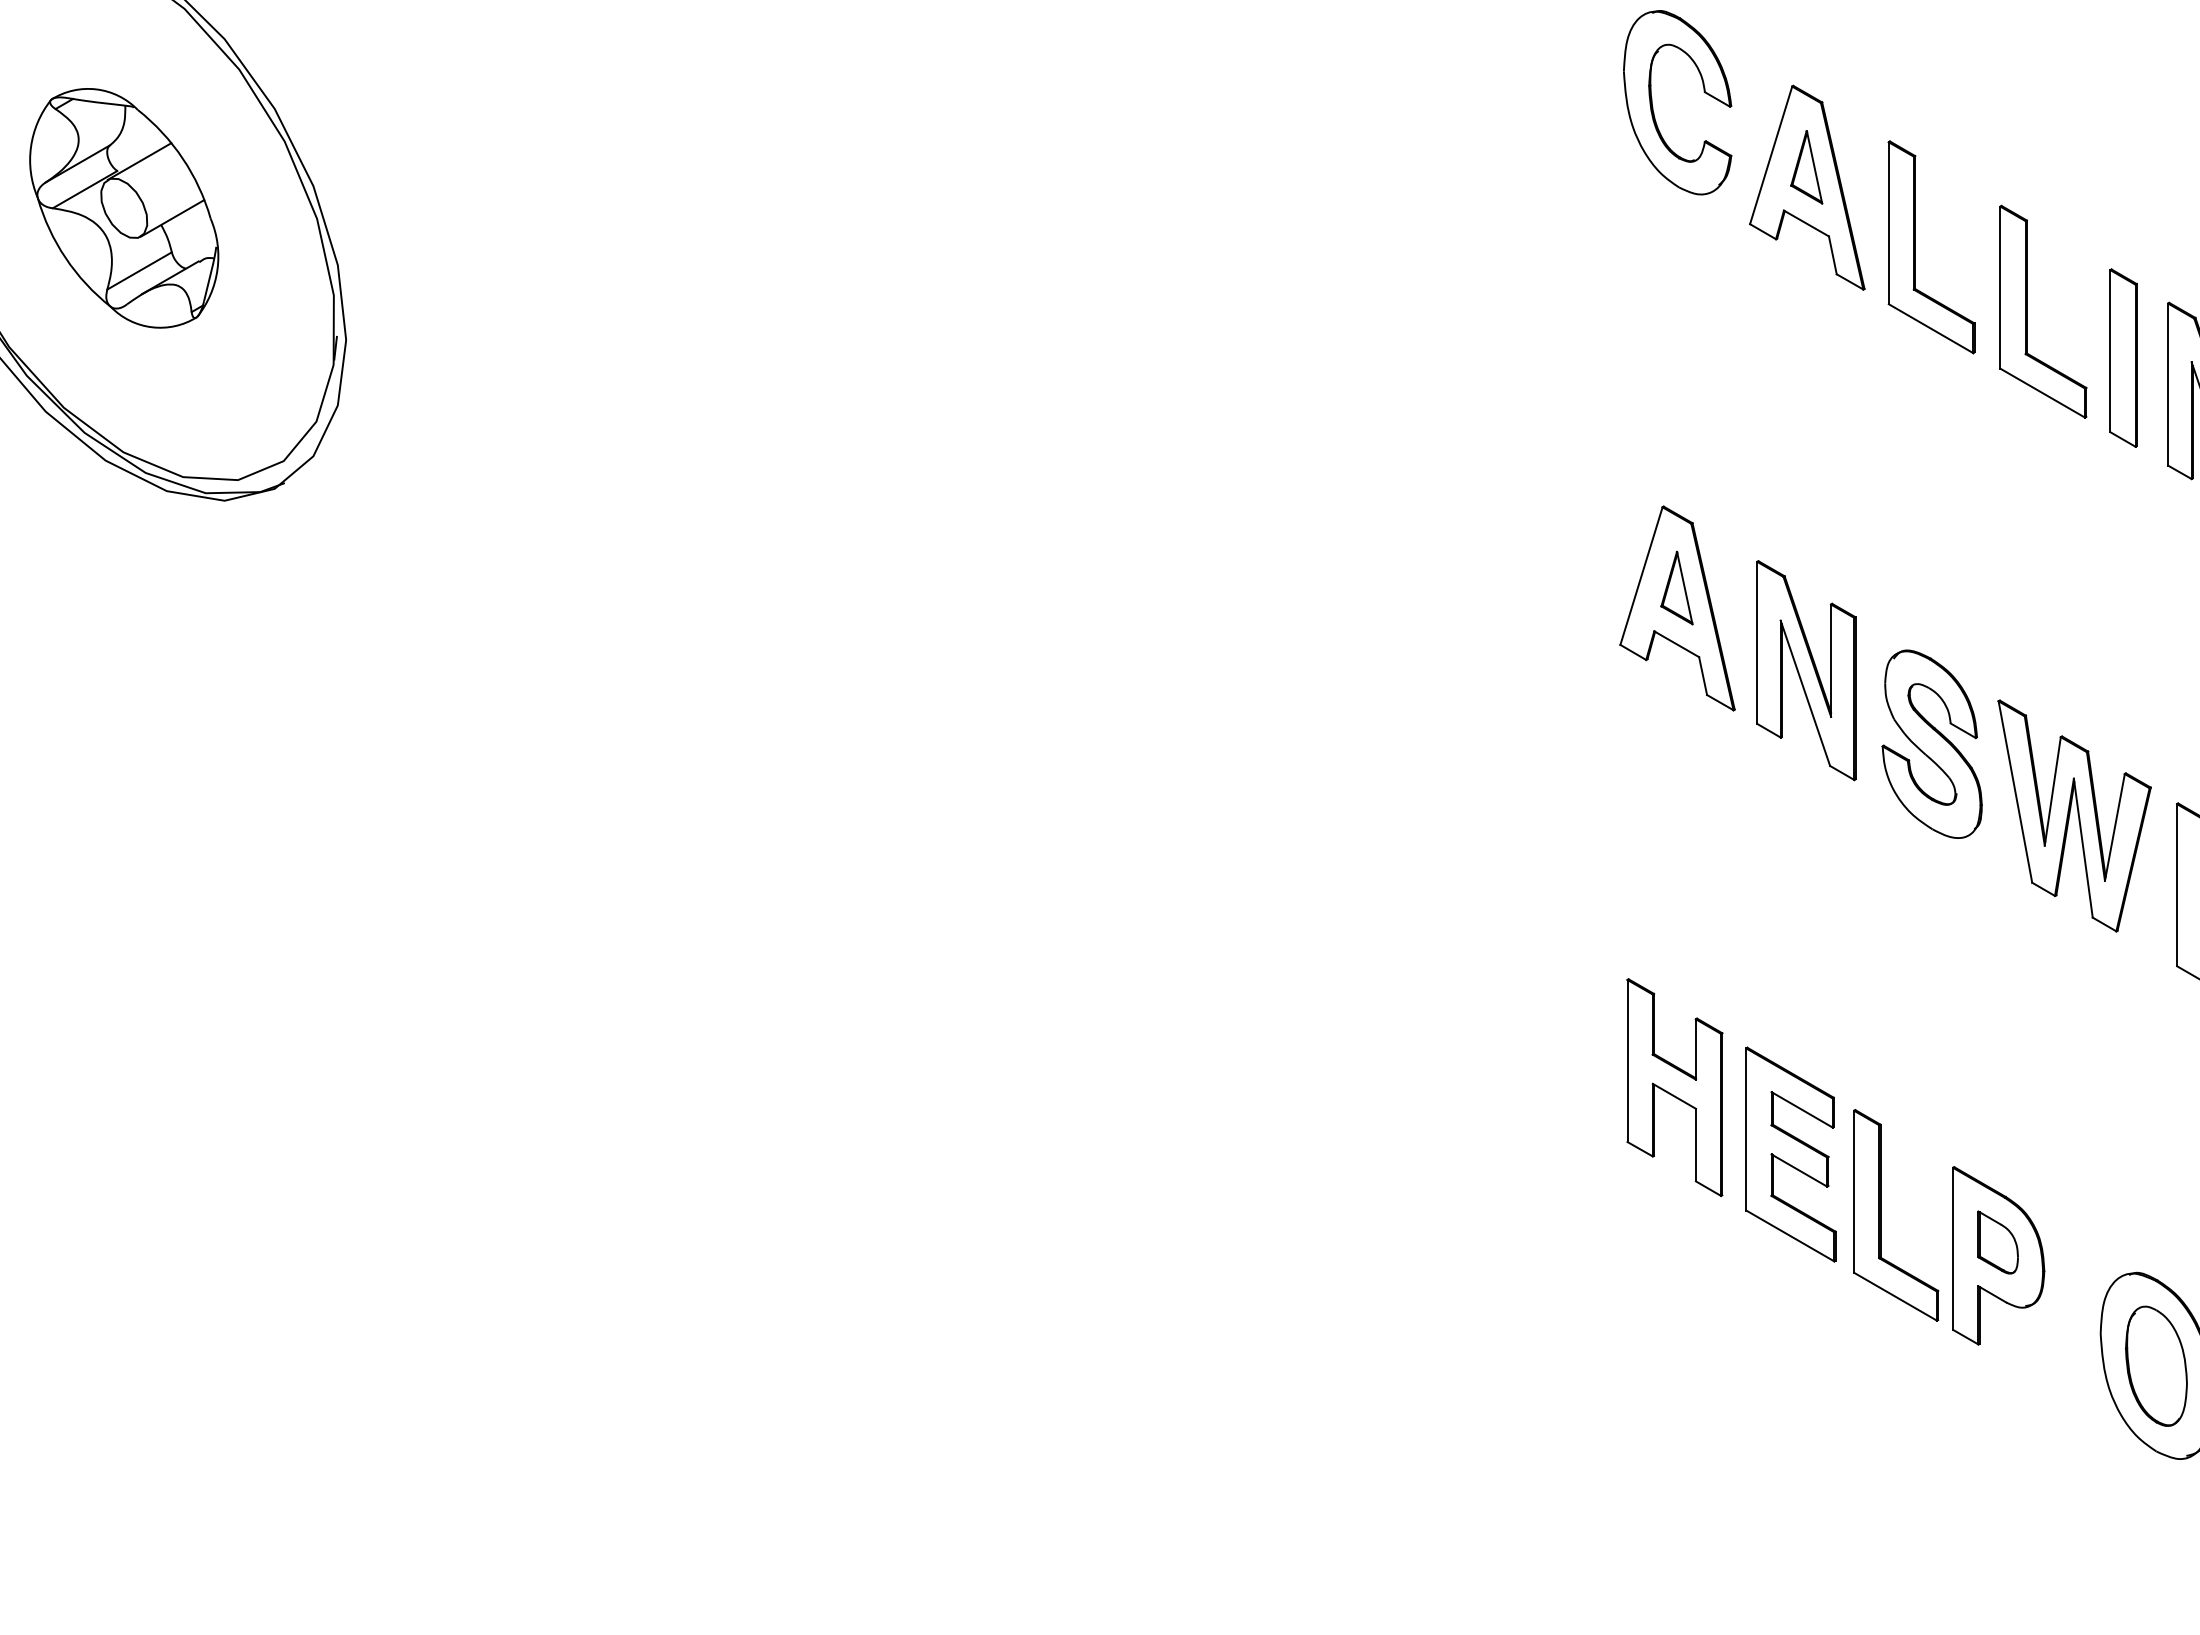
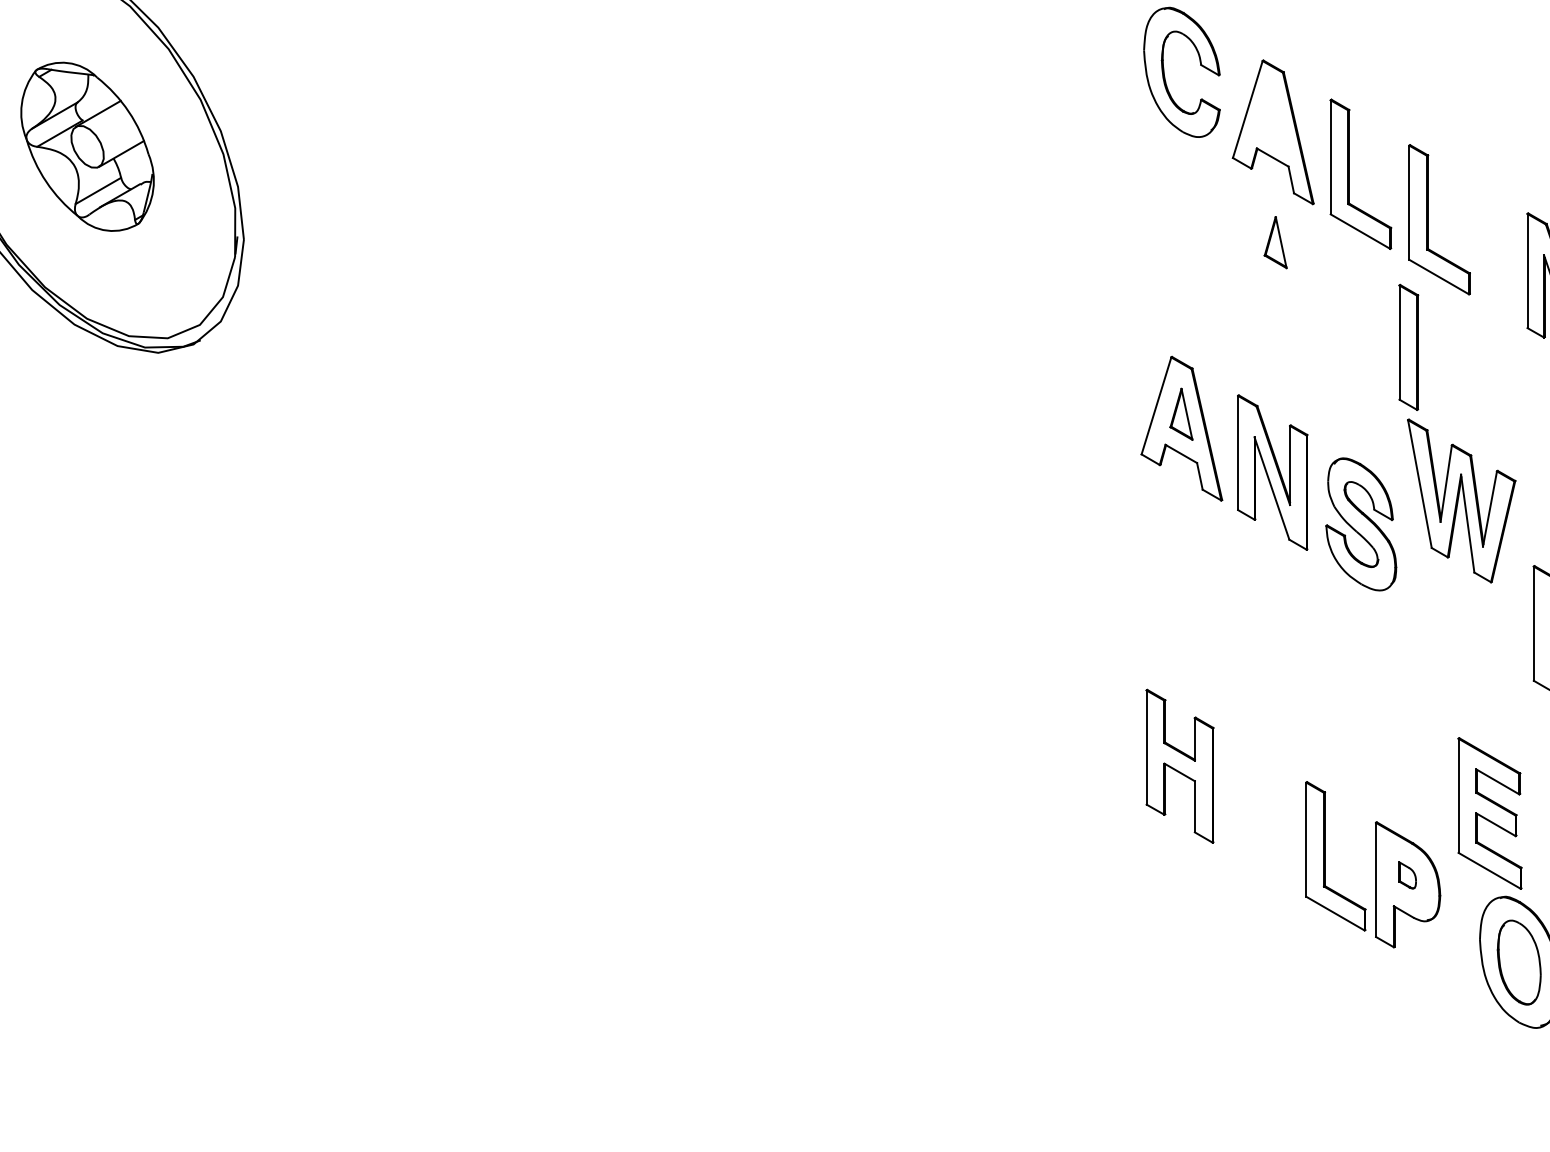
part: (1806, 167) -> (1275, 242), moved
part: (2123, 357) -> (1408, 347), moved
part: (2074, 815) -> (1461, 500), moved
part: (1790, 1154) -> (1489, 813), moved
part: (1997, 1242) -> (1407, 875), size x0.6

